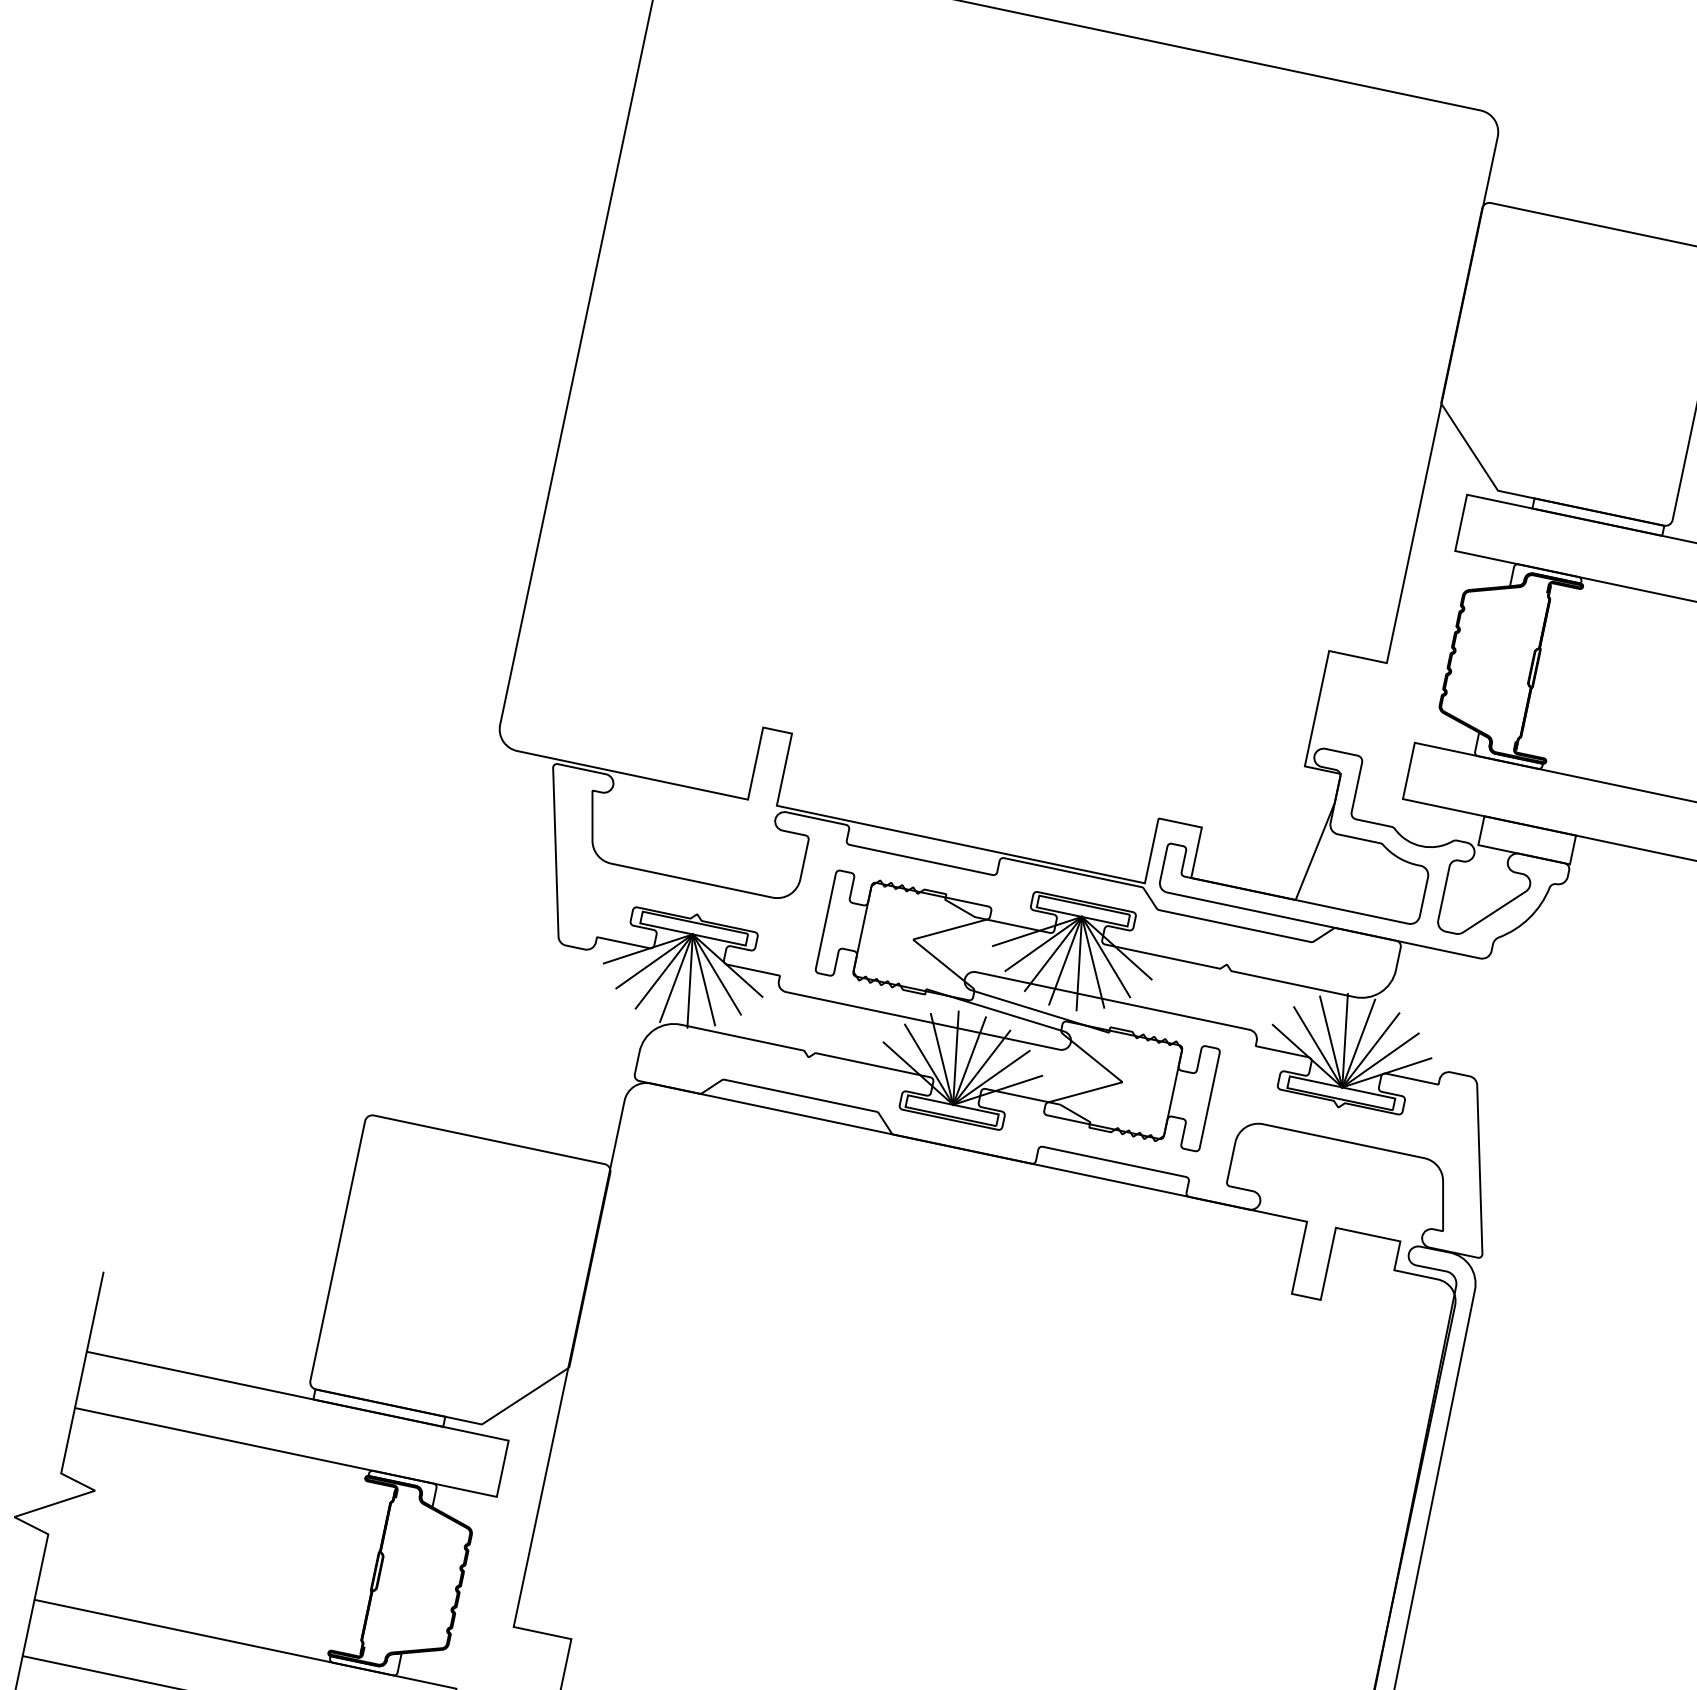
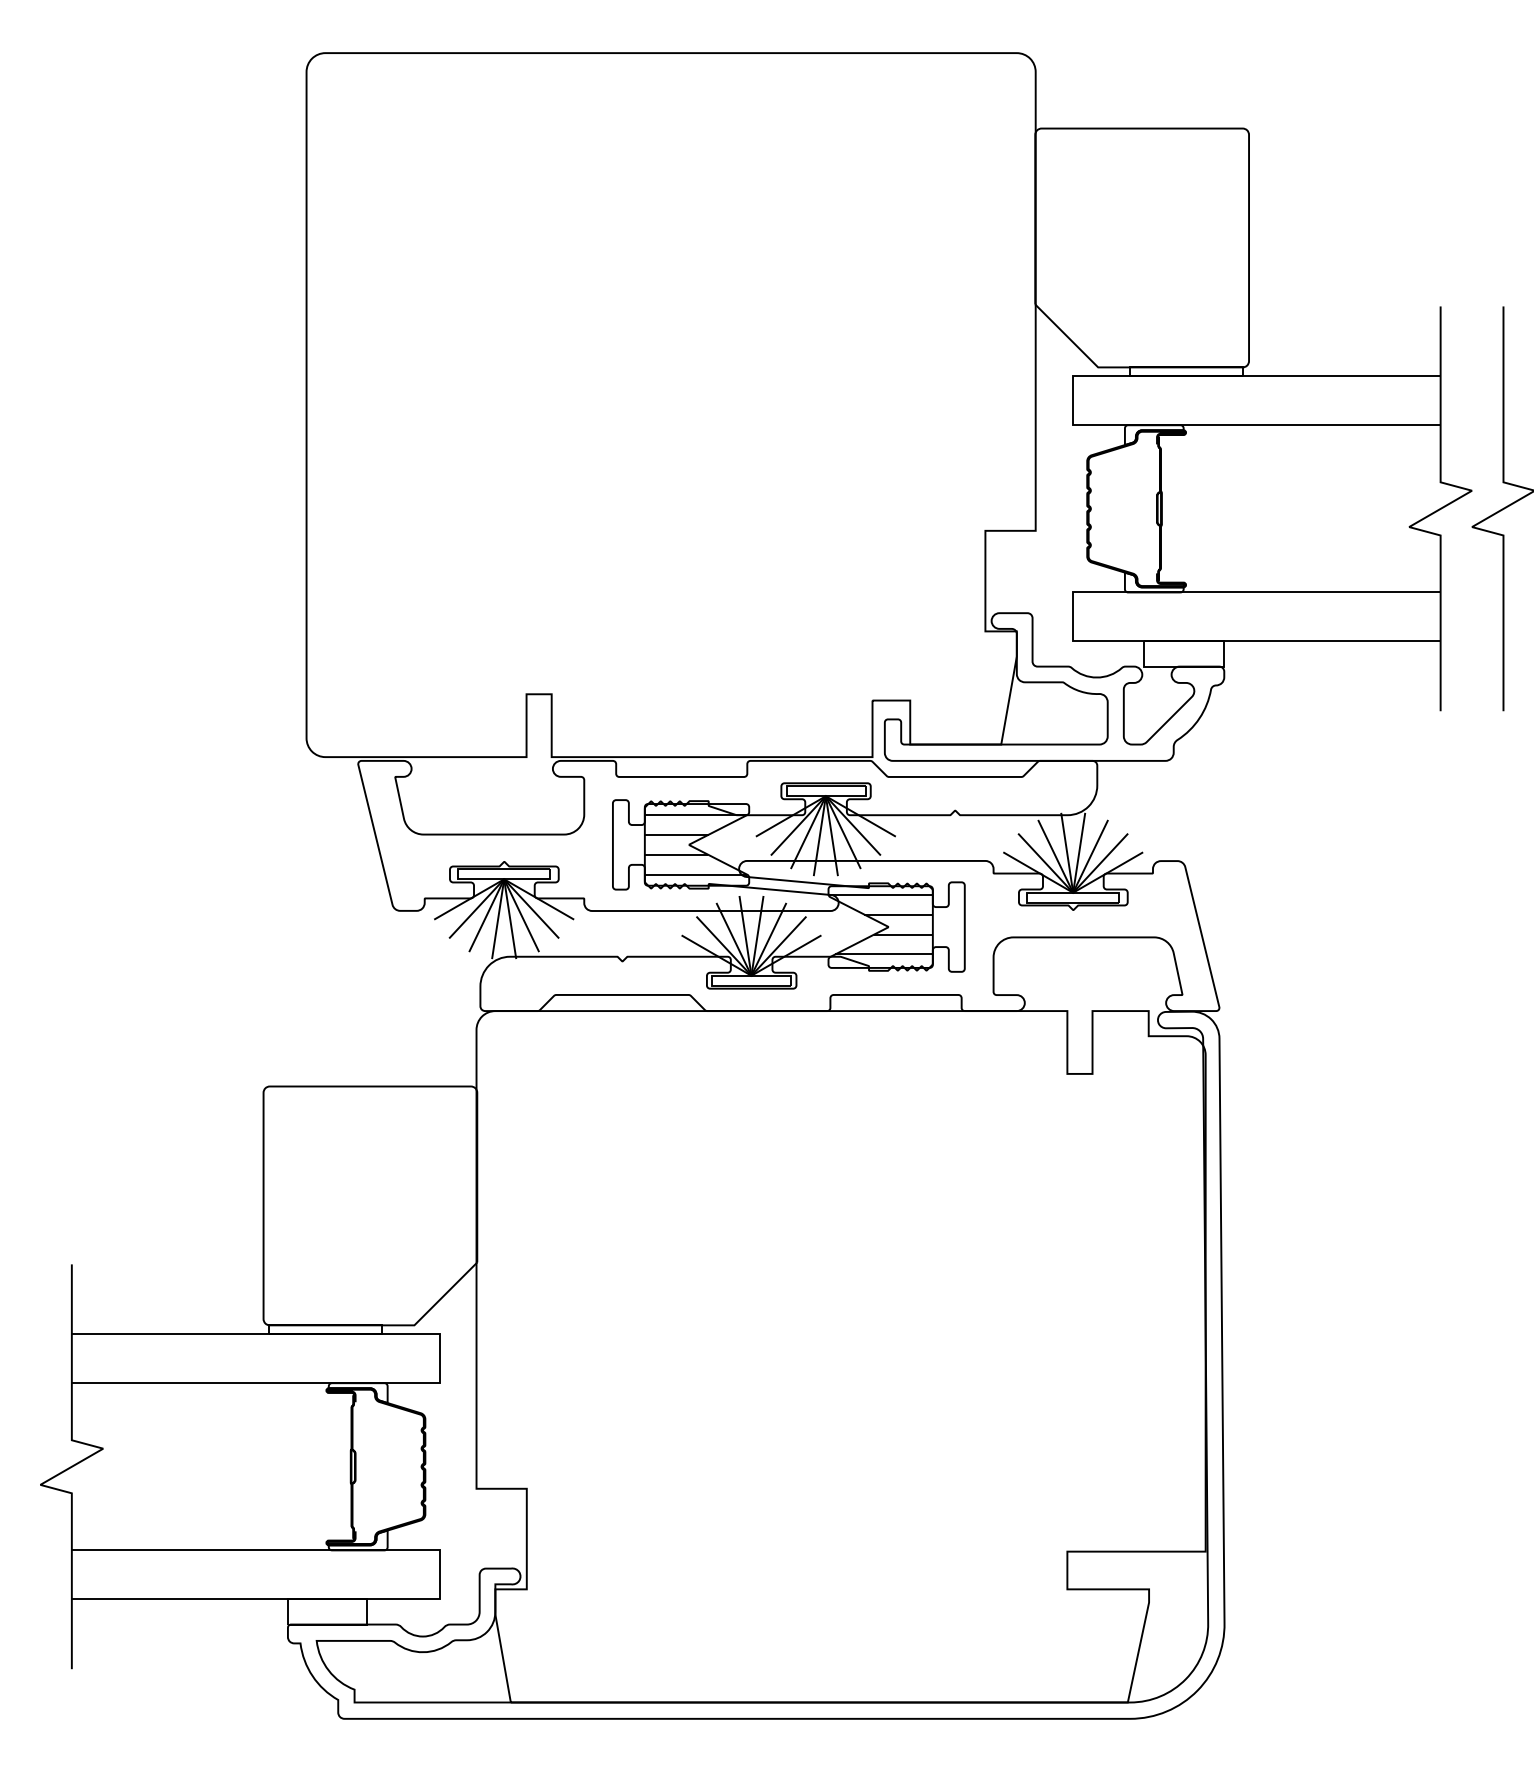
hatch: (920, 940) -> (695, 844), added
hatch: (1113, 1077) -> (880, 924), added

